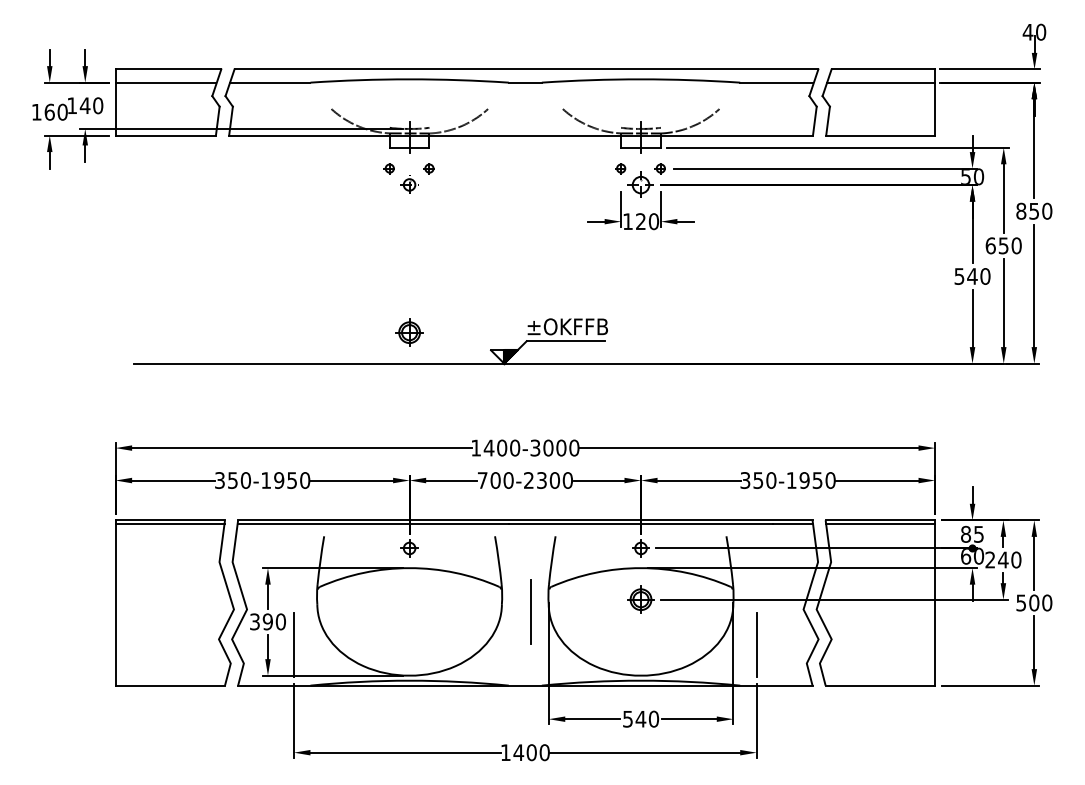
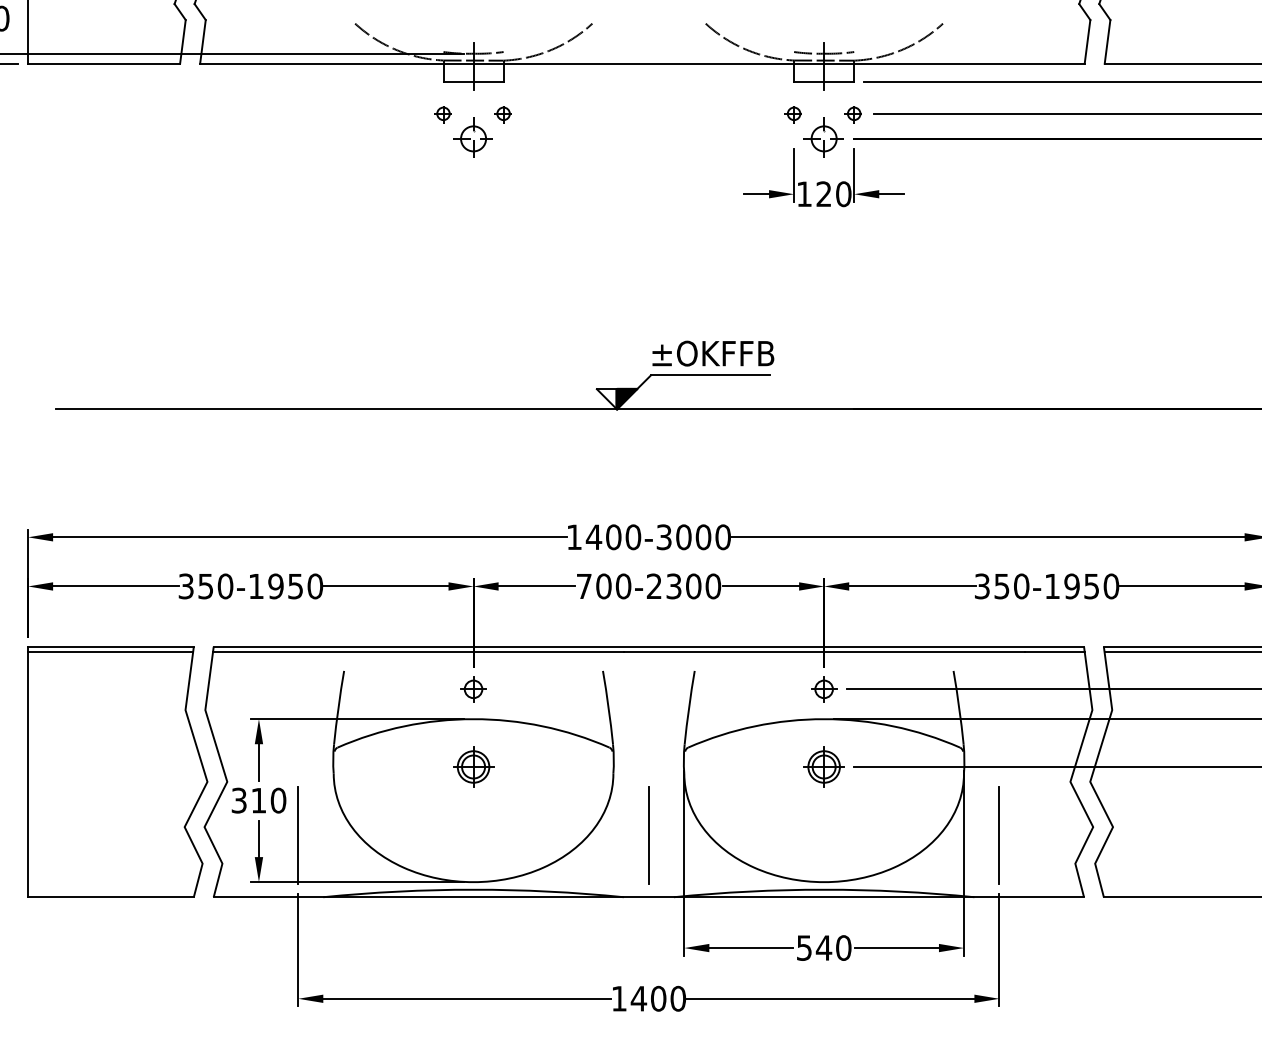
part: (409, 184) -> (473, 137), size x1.43
part: (409, 332) -> (473, 766), moved
line: (530, 611) -> (647, 834), moved
text: (267, 621) -> (258, 800), 390 -> 310

